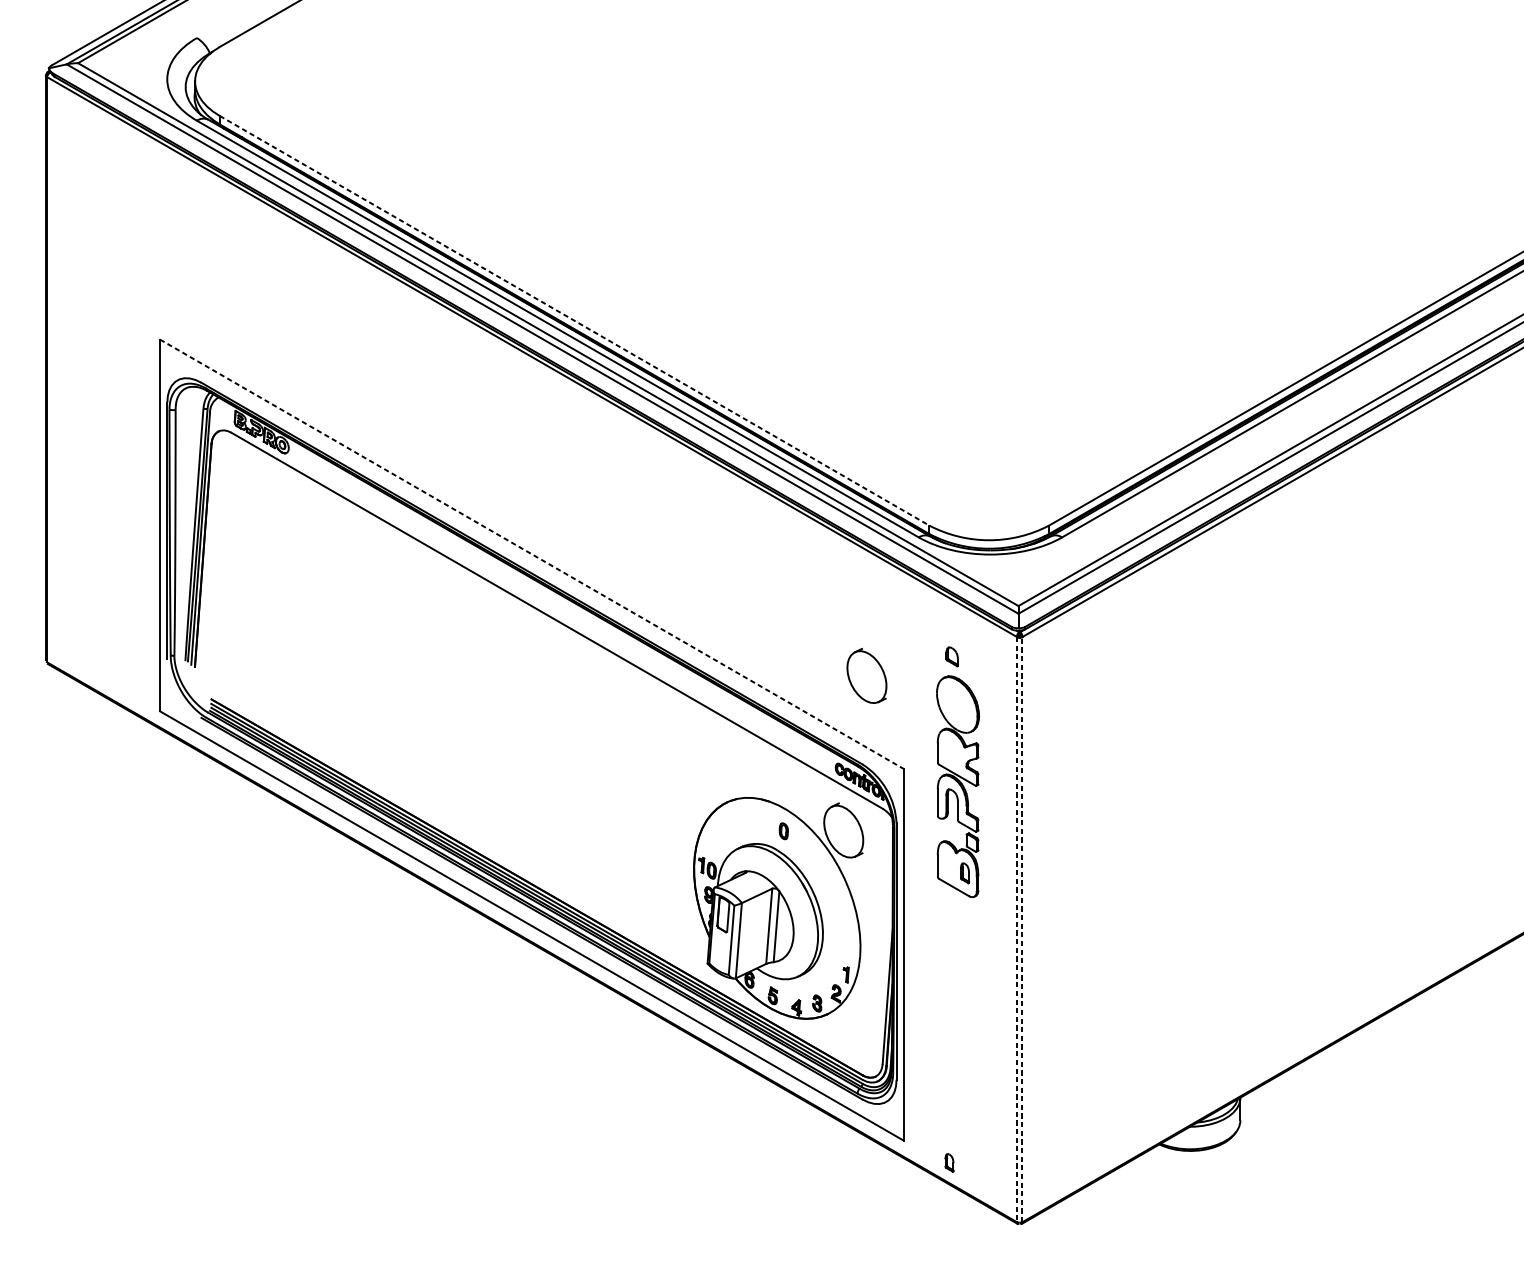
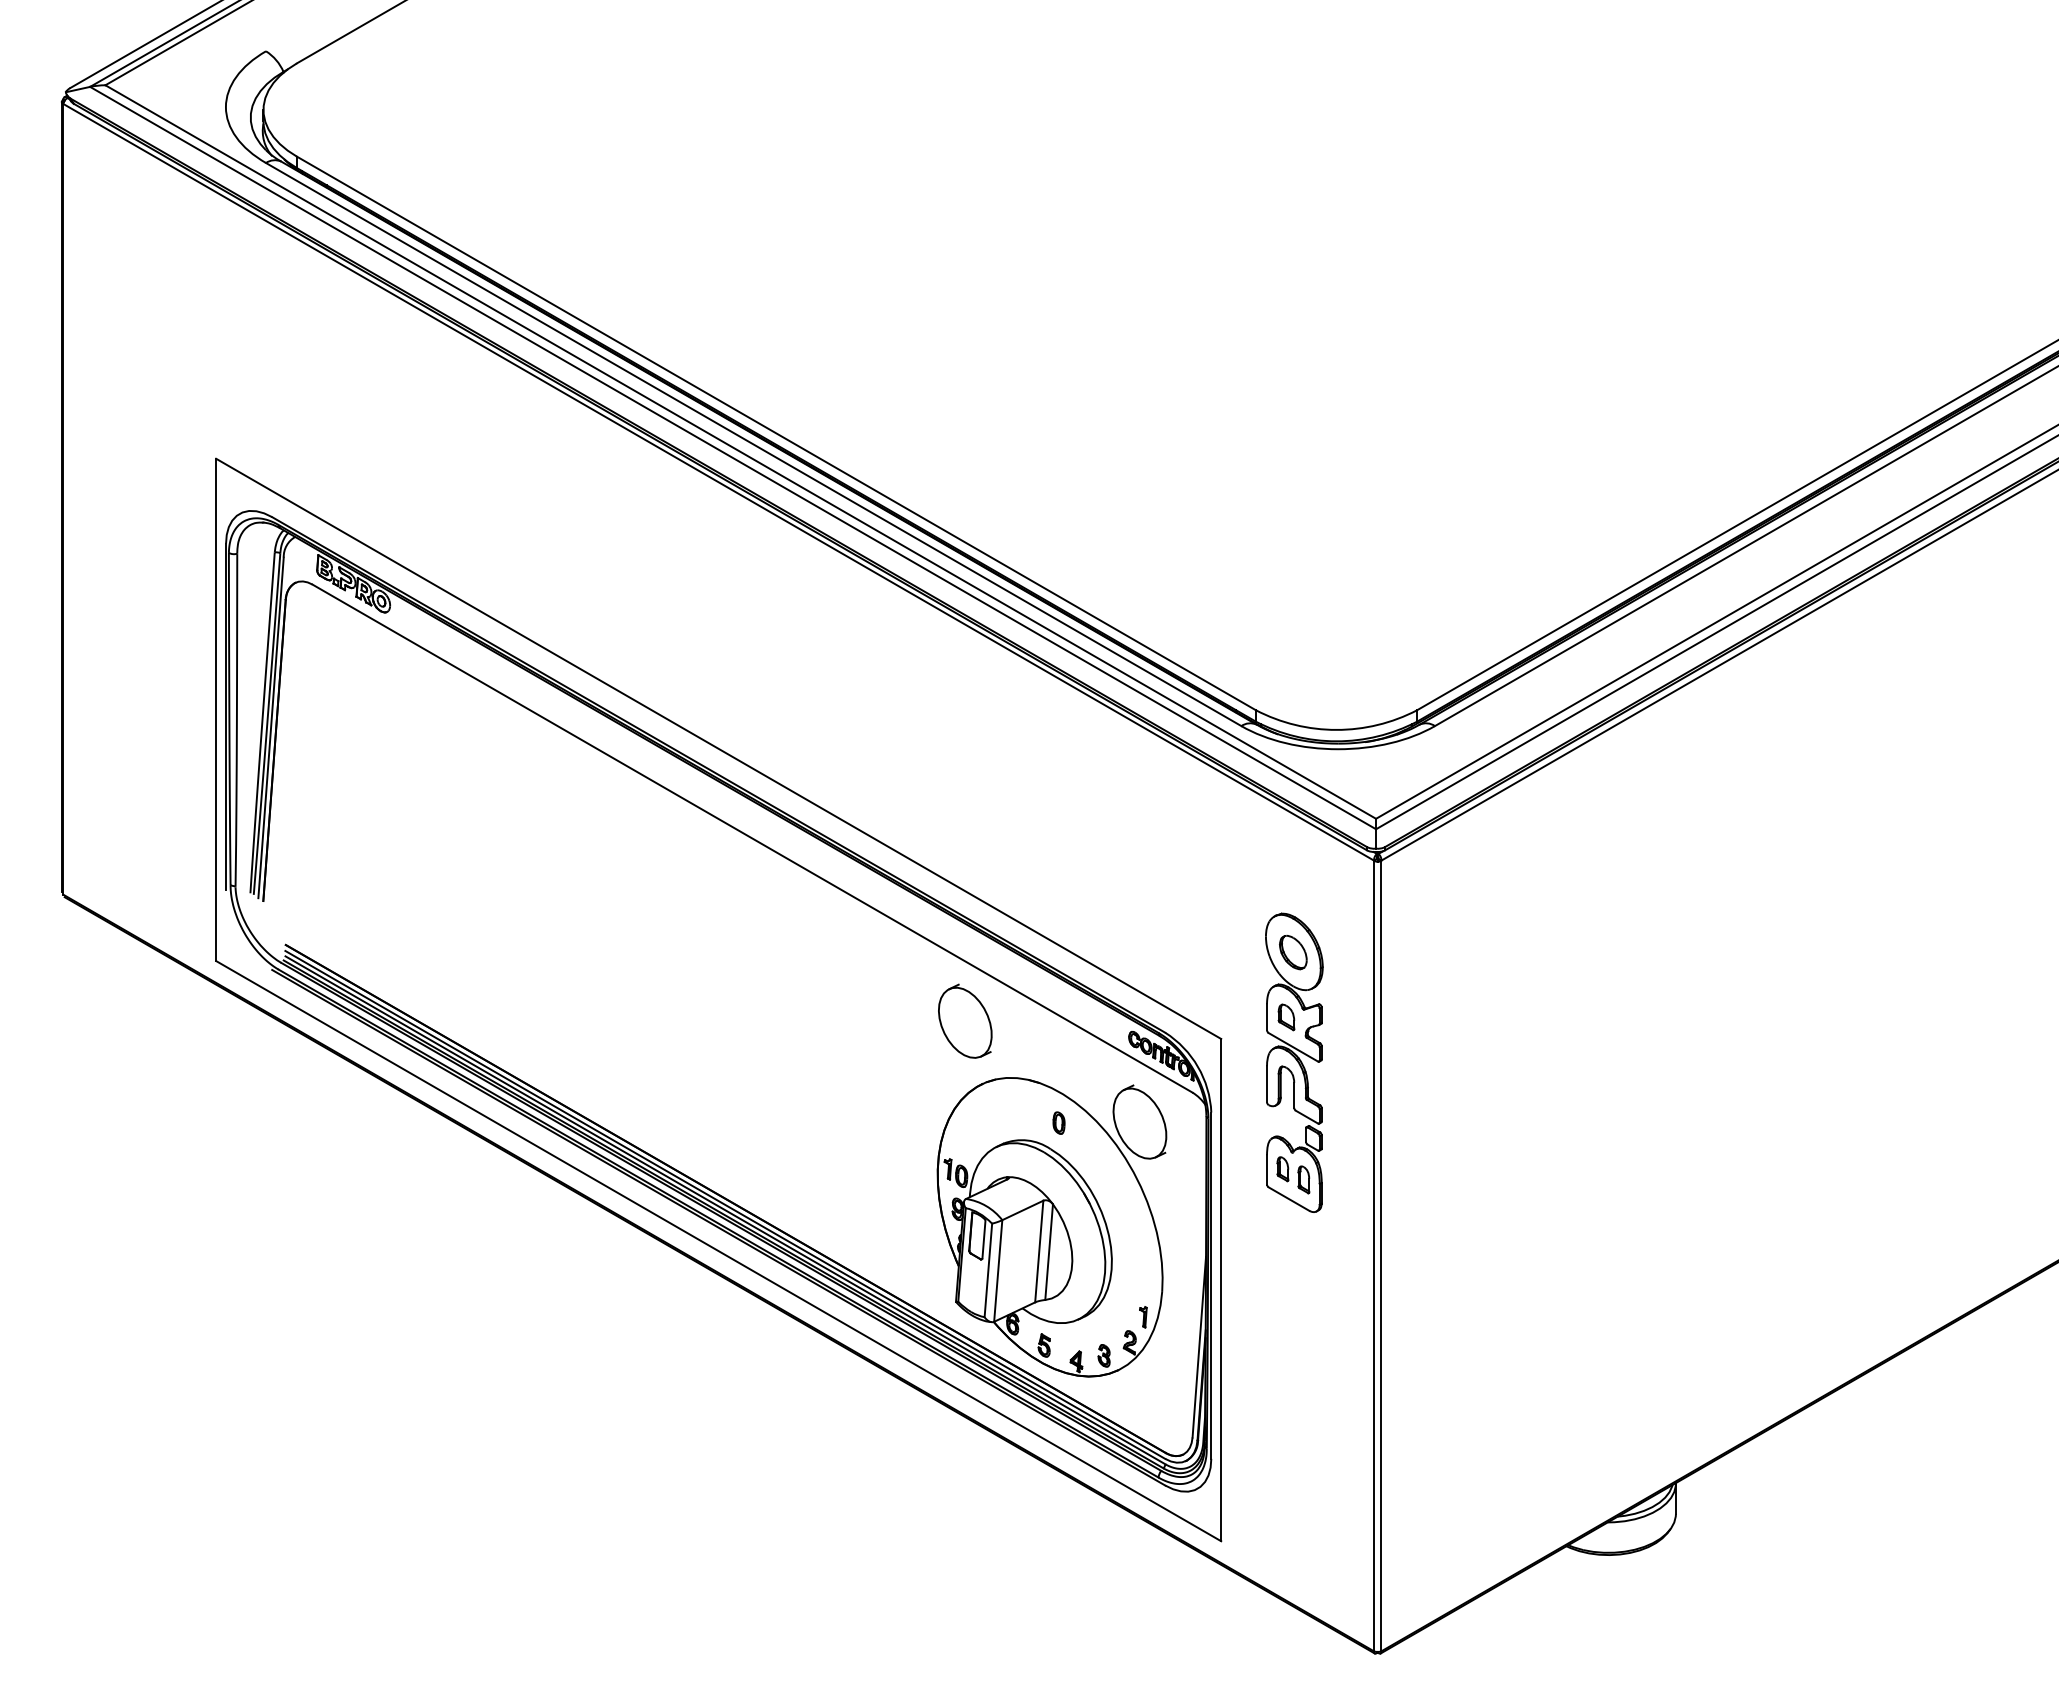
line: (574, 320) -> (776, 433), dashed -> solid
line: (532, 554) -> (719, 749), dashed -> solid
part: (952, 656) -> (1286, 1017), moved
part: (867, 675) -> (965, 1020), moved
part: (957, 705) -> (1293, 952), added
line: (1022, 929) -> (1381, 1255), dashed -> solid
line: (1017, 930) -> (1374, 1256), dashed -> solid
part: (949, 1163) -> (1282, 1169), moved

